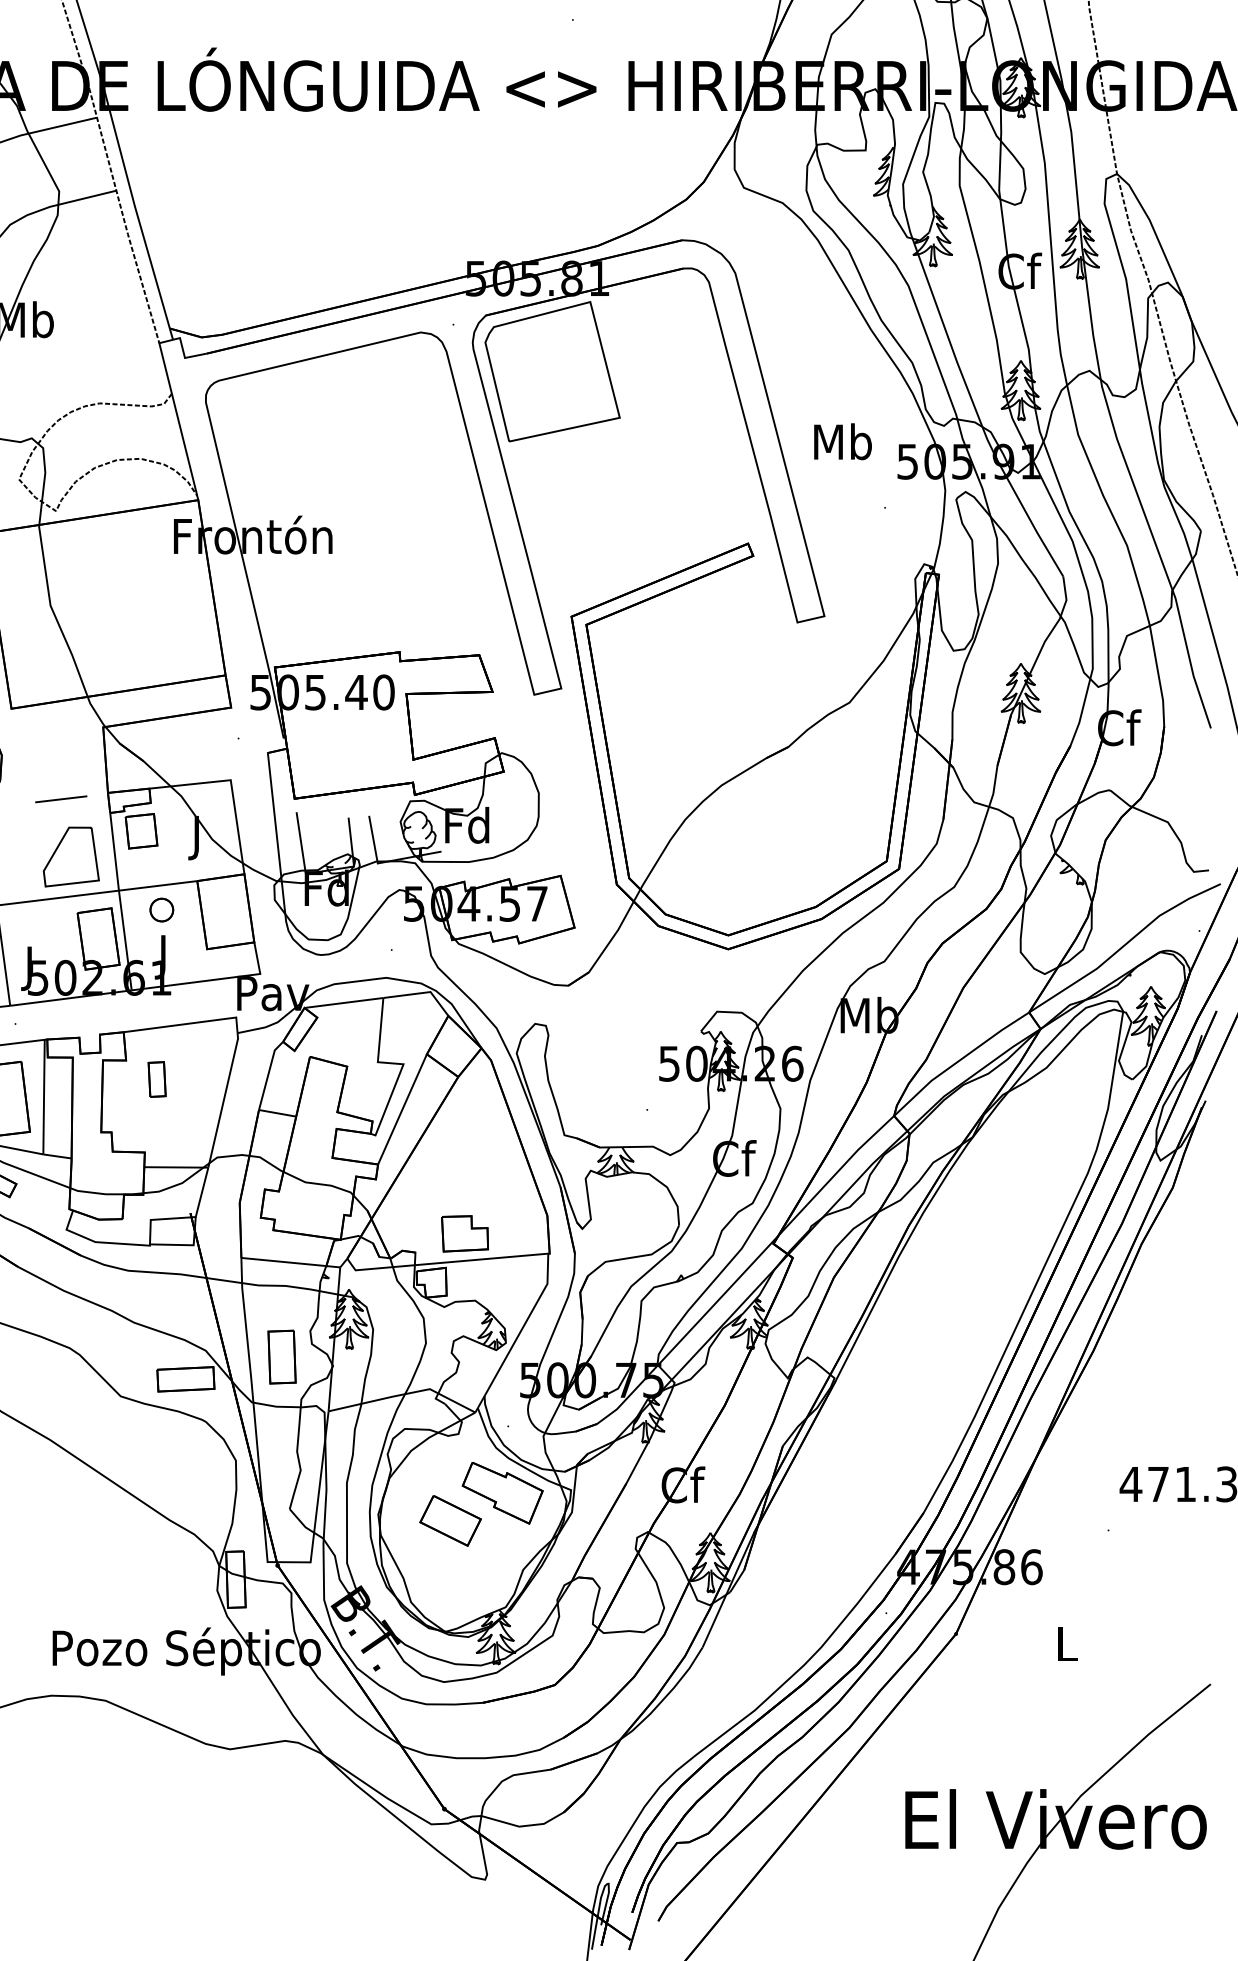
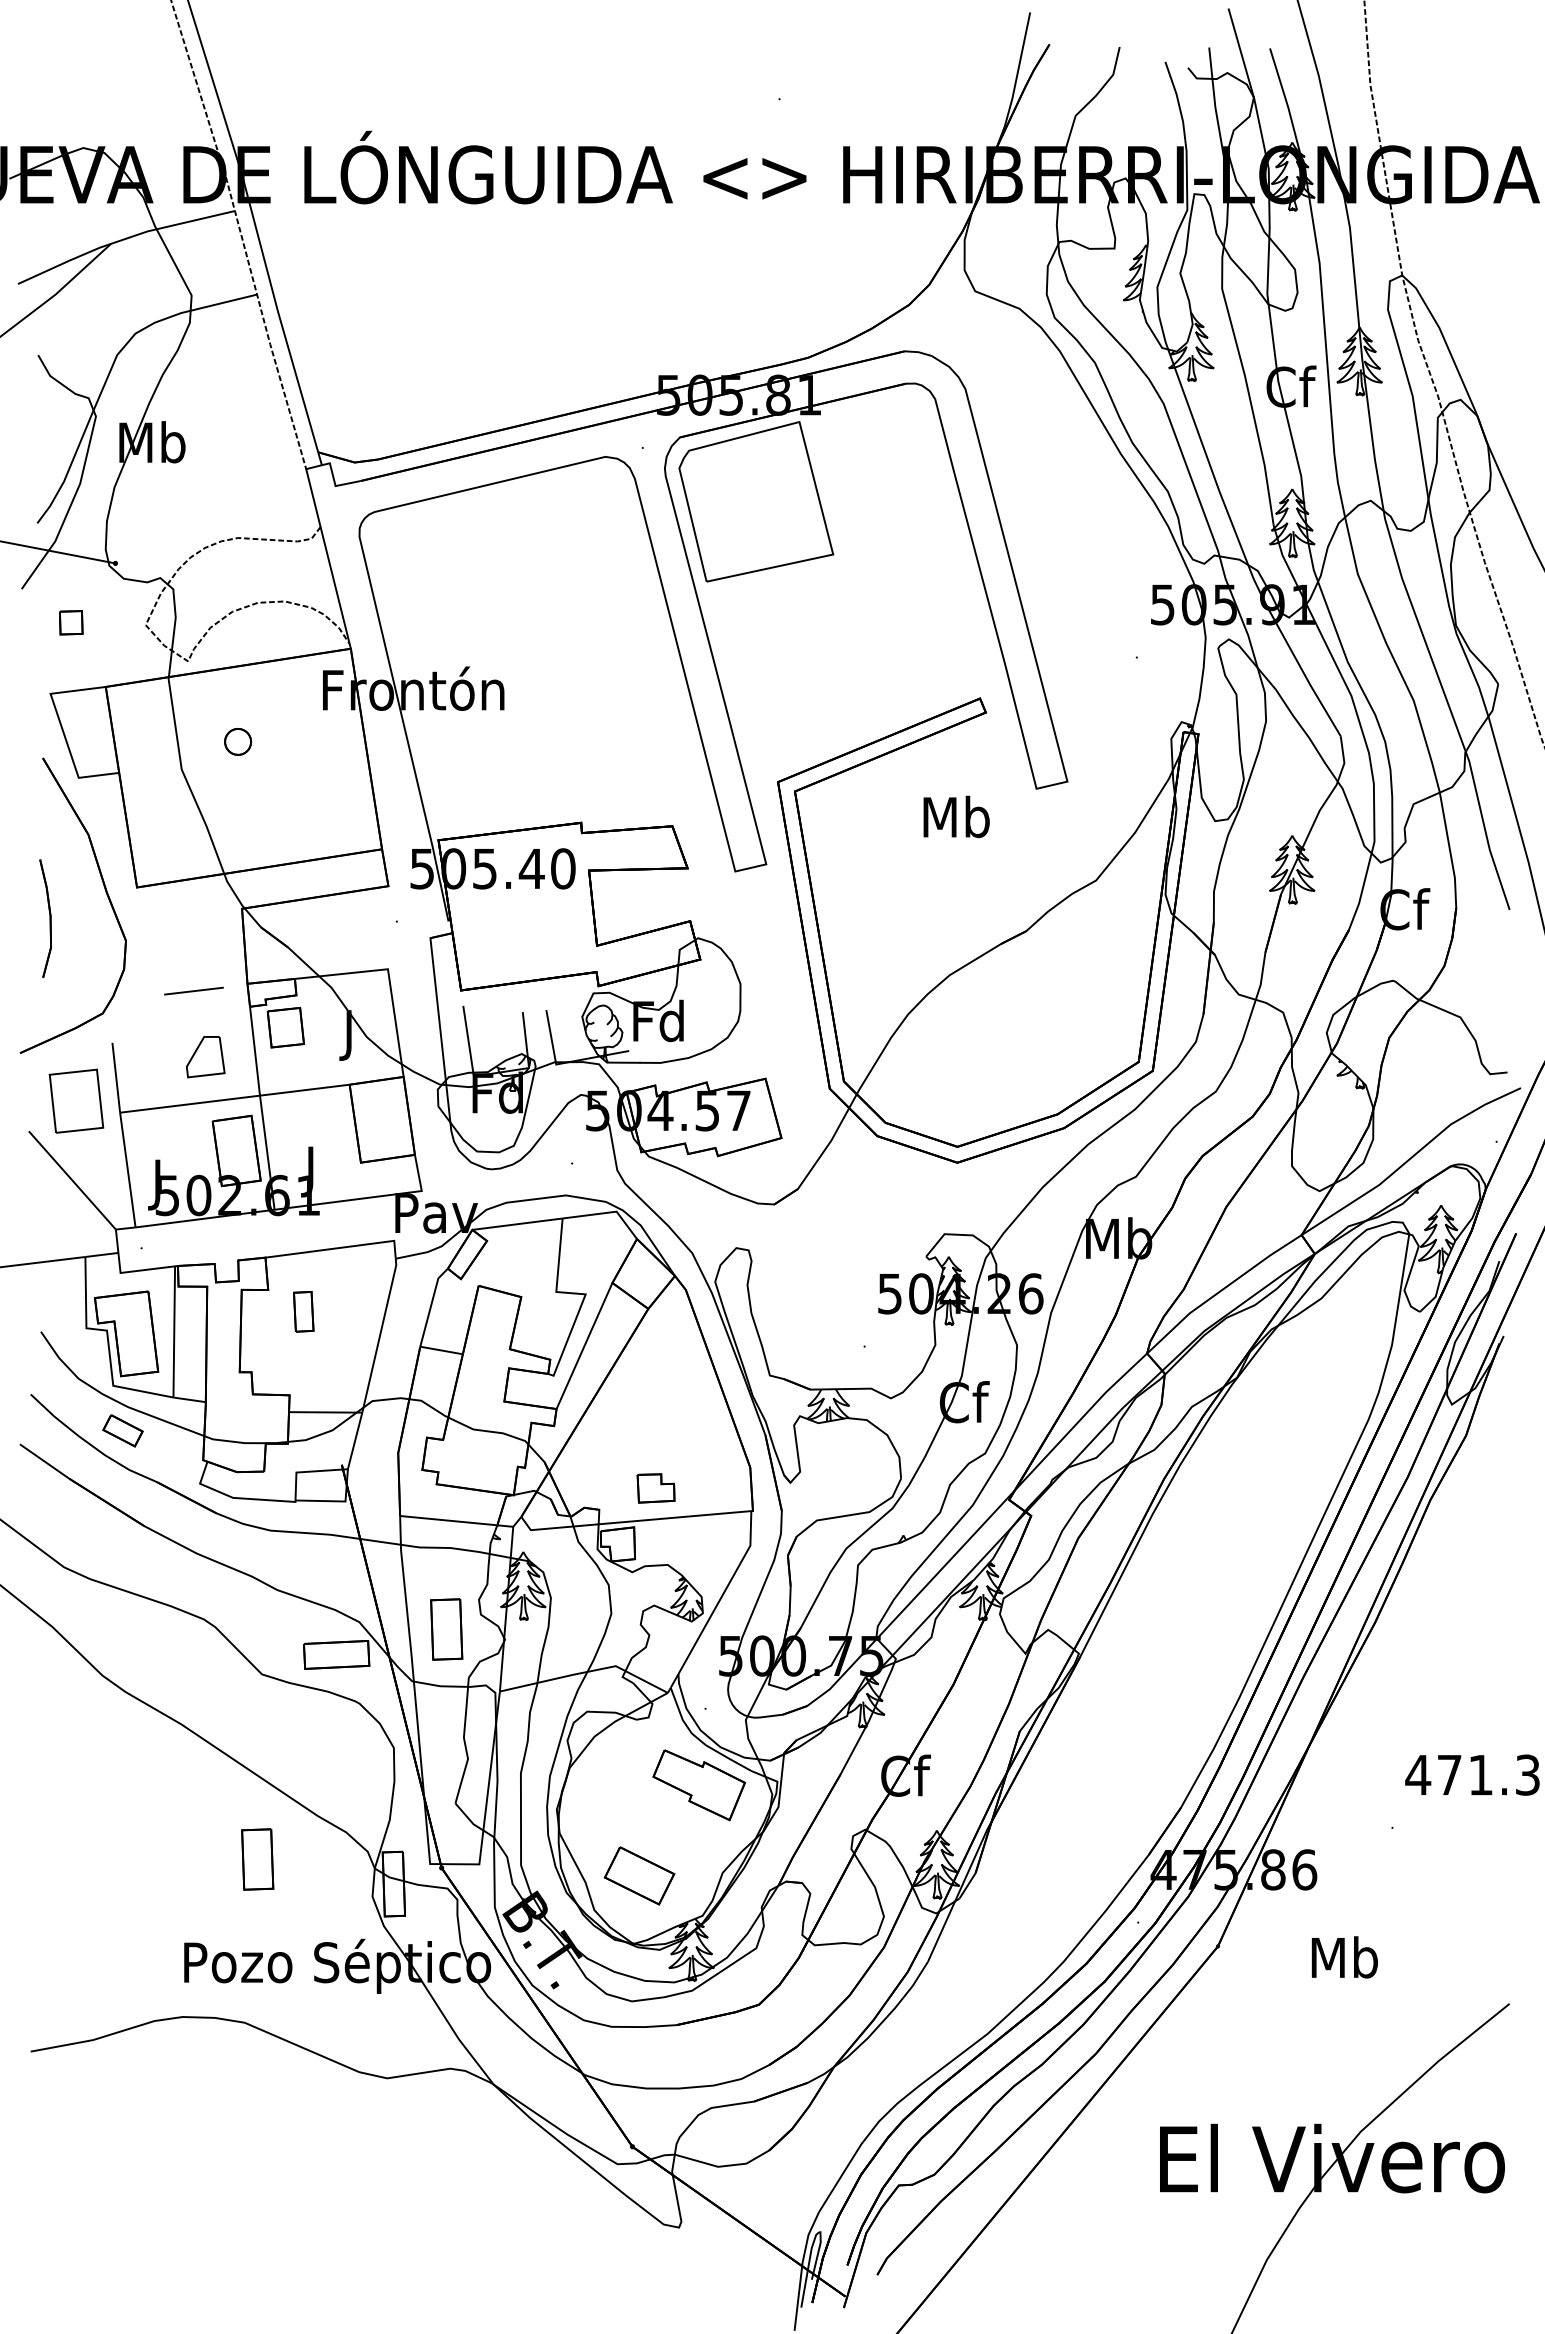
text: (842, 441) -> (956, 816), moved
part: (71, 856) -> (205, 1056), size x0.6
part: (162, 909) -> (238, 741), moved
part: (464, 1233) -> (655, 1488), size x0.7
part: (450, 1520) -> (639, 1875), moved
part: (116, 1558) -> (257, 1859), added
text: (1066, 1643) -> (1344, 1957), L -> Mb

